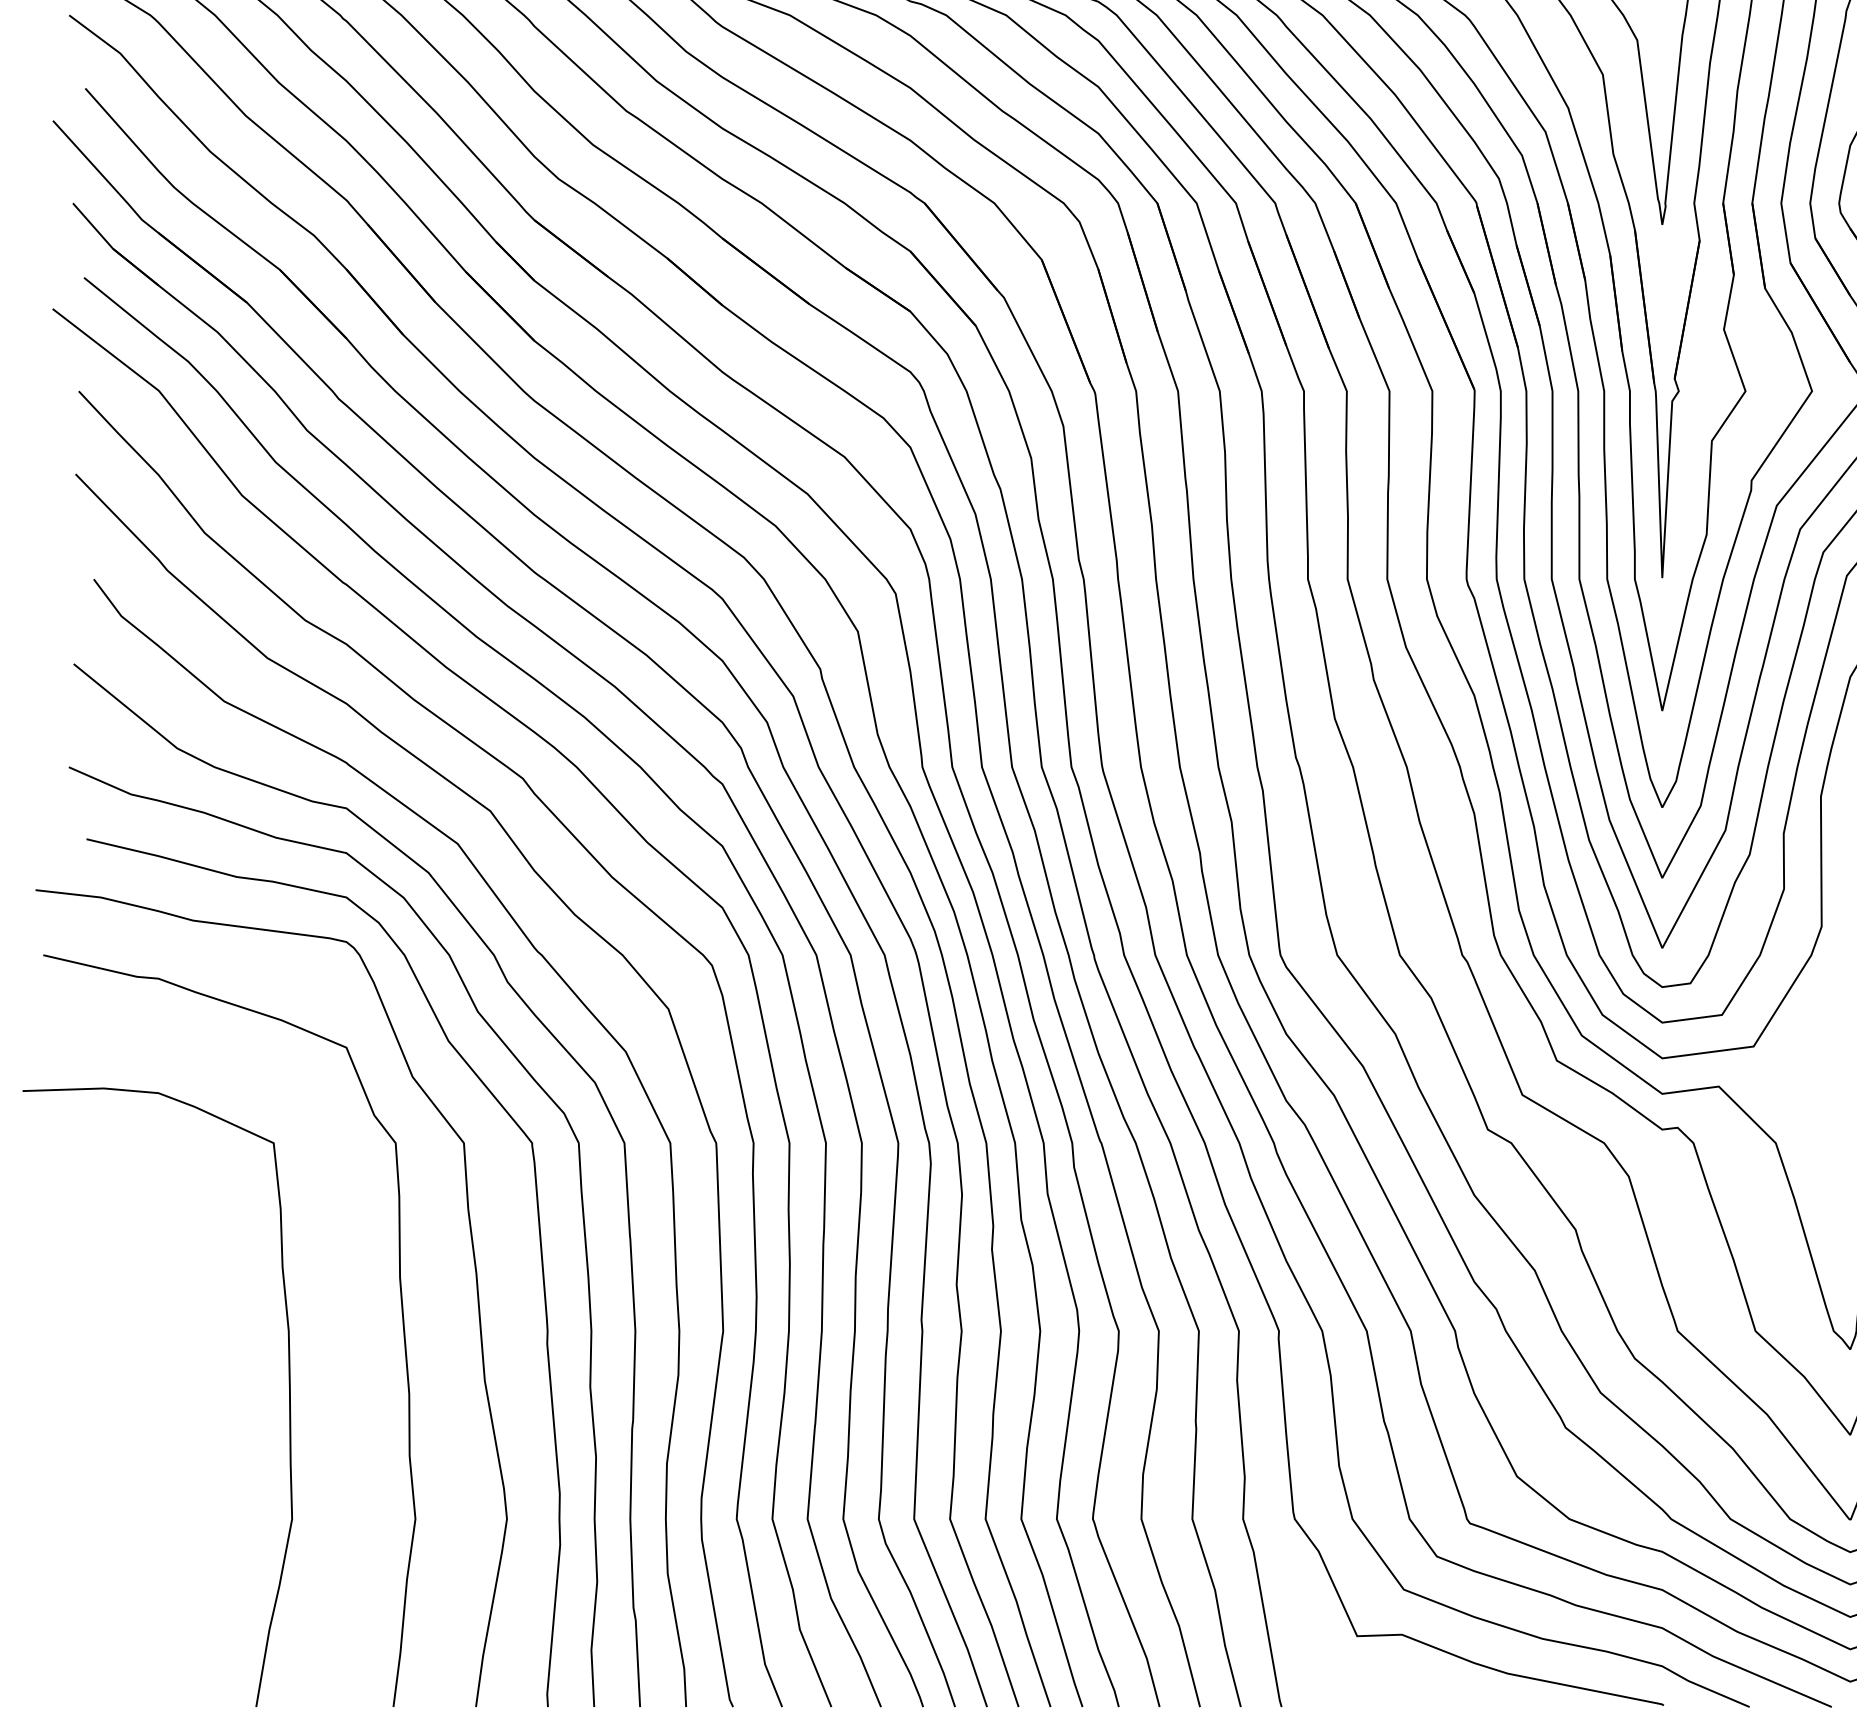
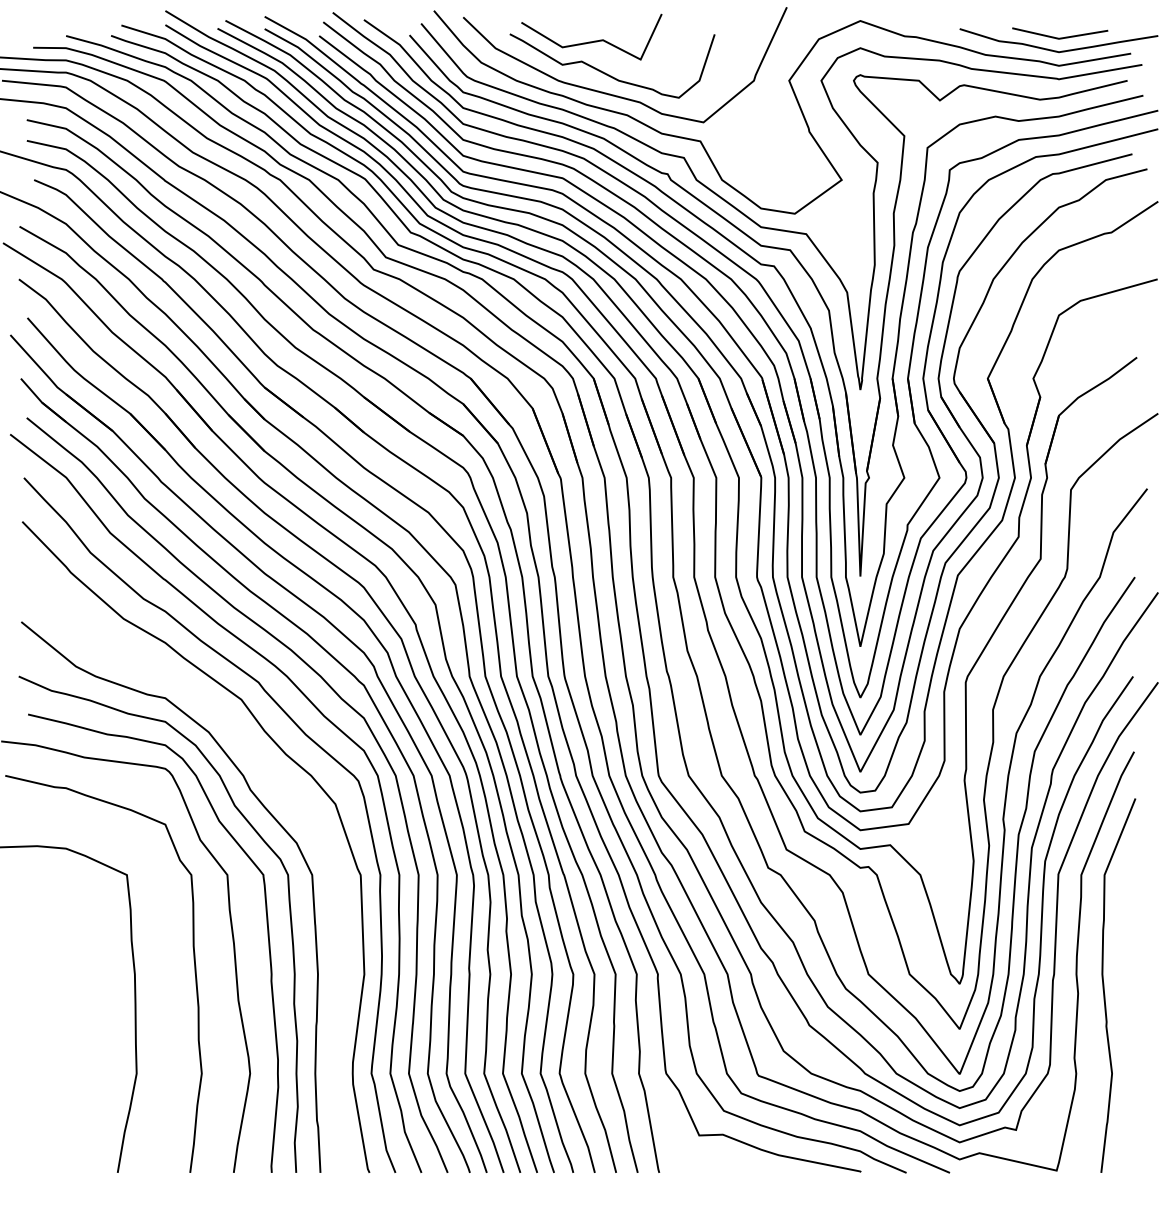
curve: (562, 983) -> (279, 790), removed

